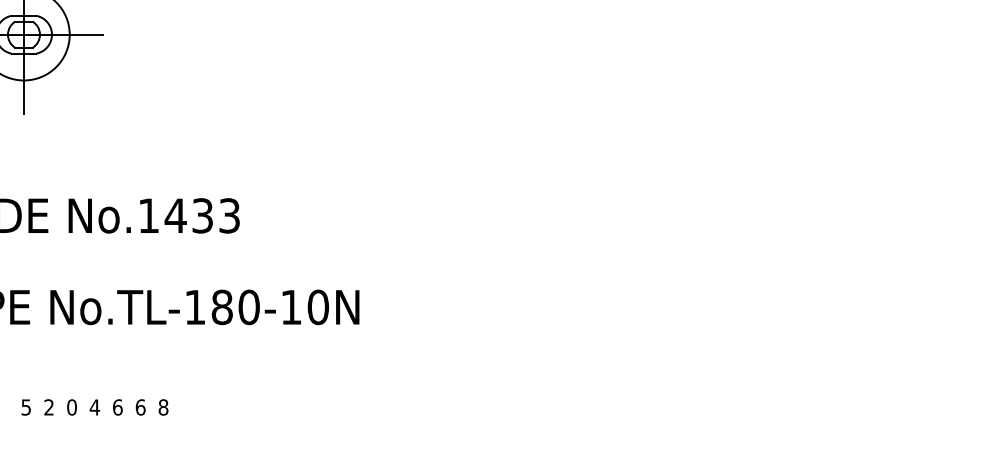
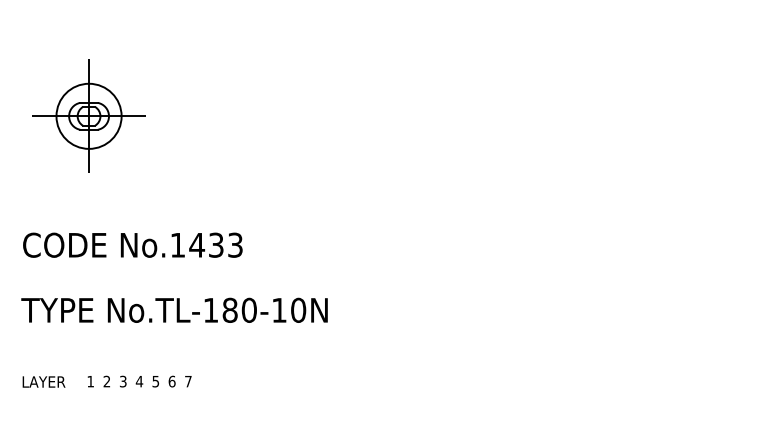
text: (25, 407) -> (90, 381), 5 -> 1
text: (70, 407) -> (122, 381), 0 -> 3
text: (117, 407) -> (155, 381), 6 -> 5
text: (163, 407) -> (188, 381), 8 -> 7

